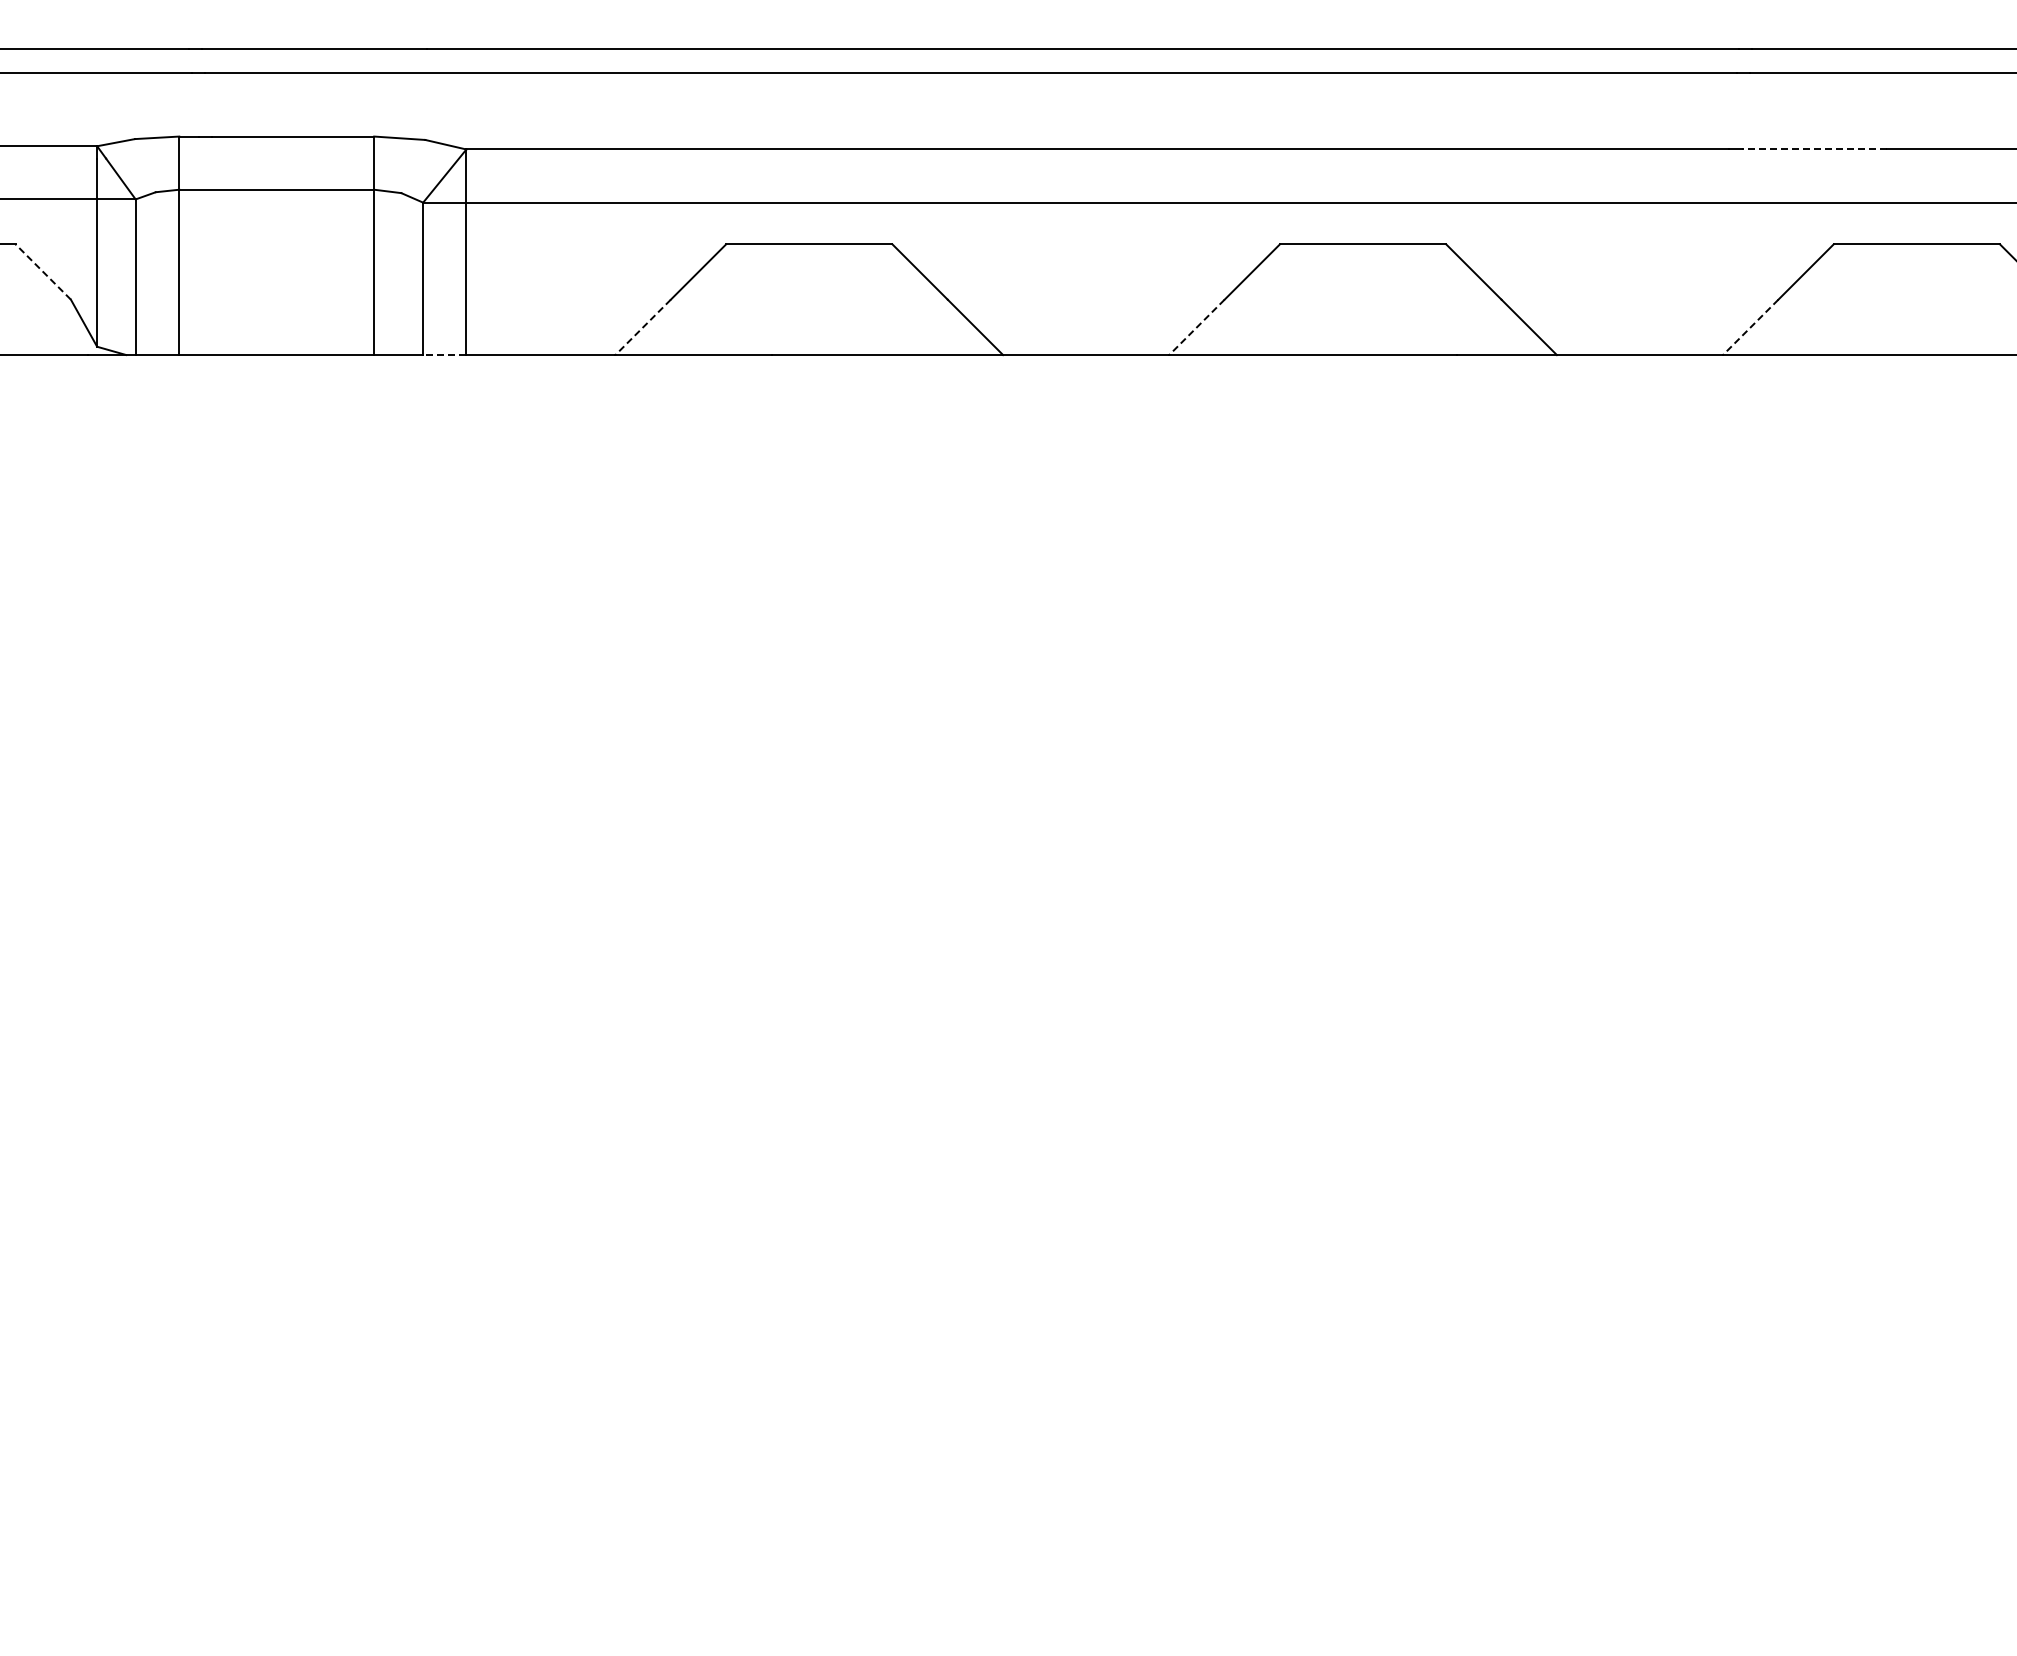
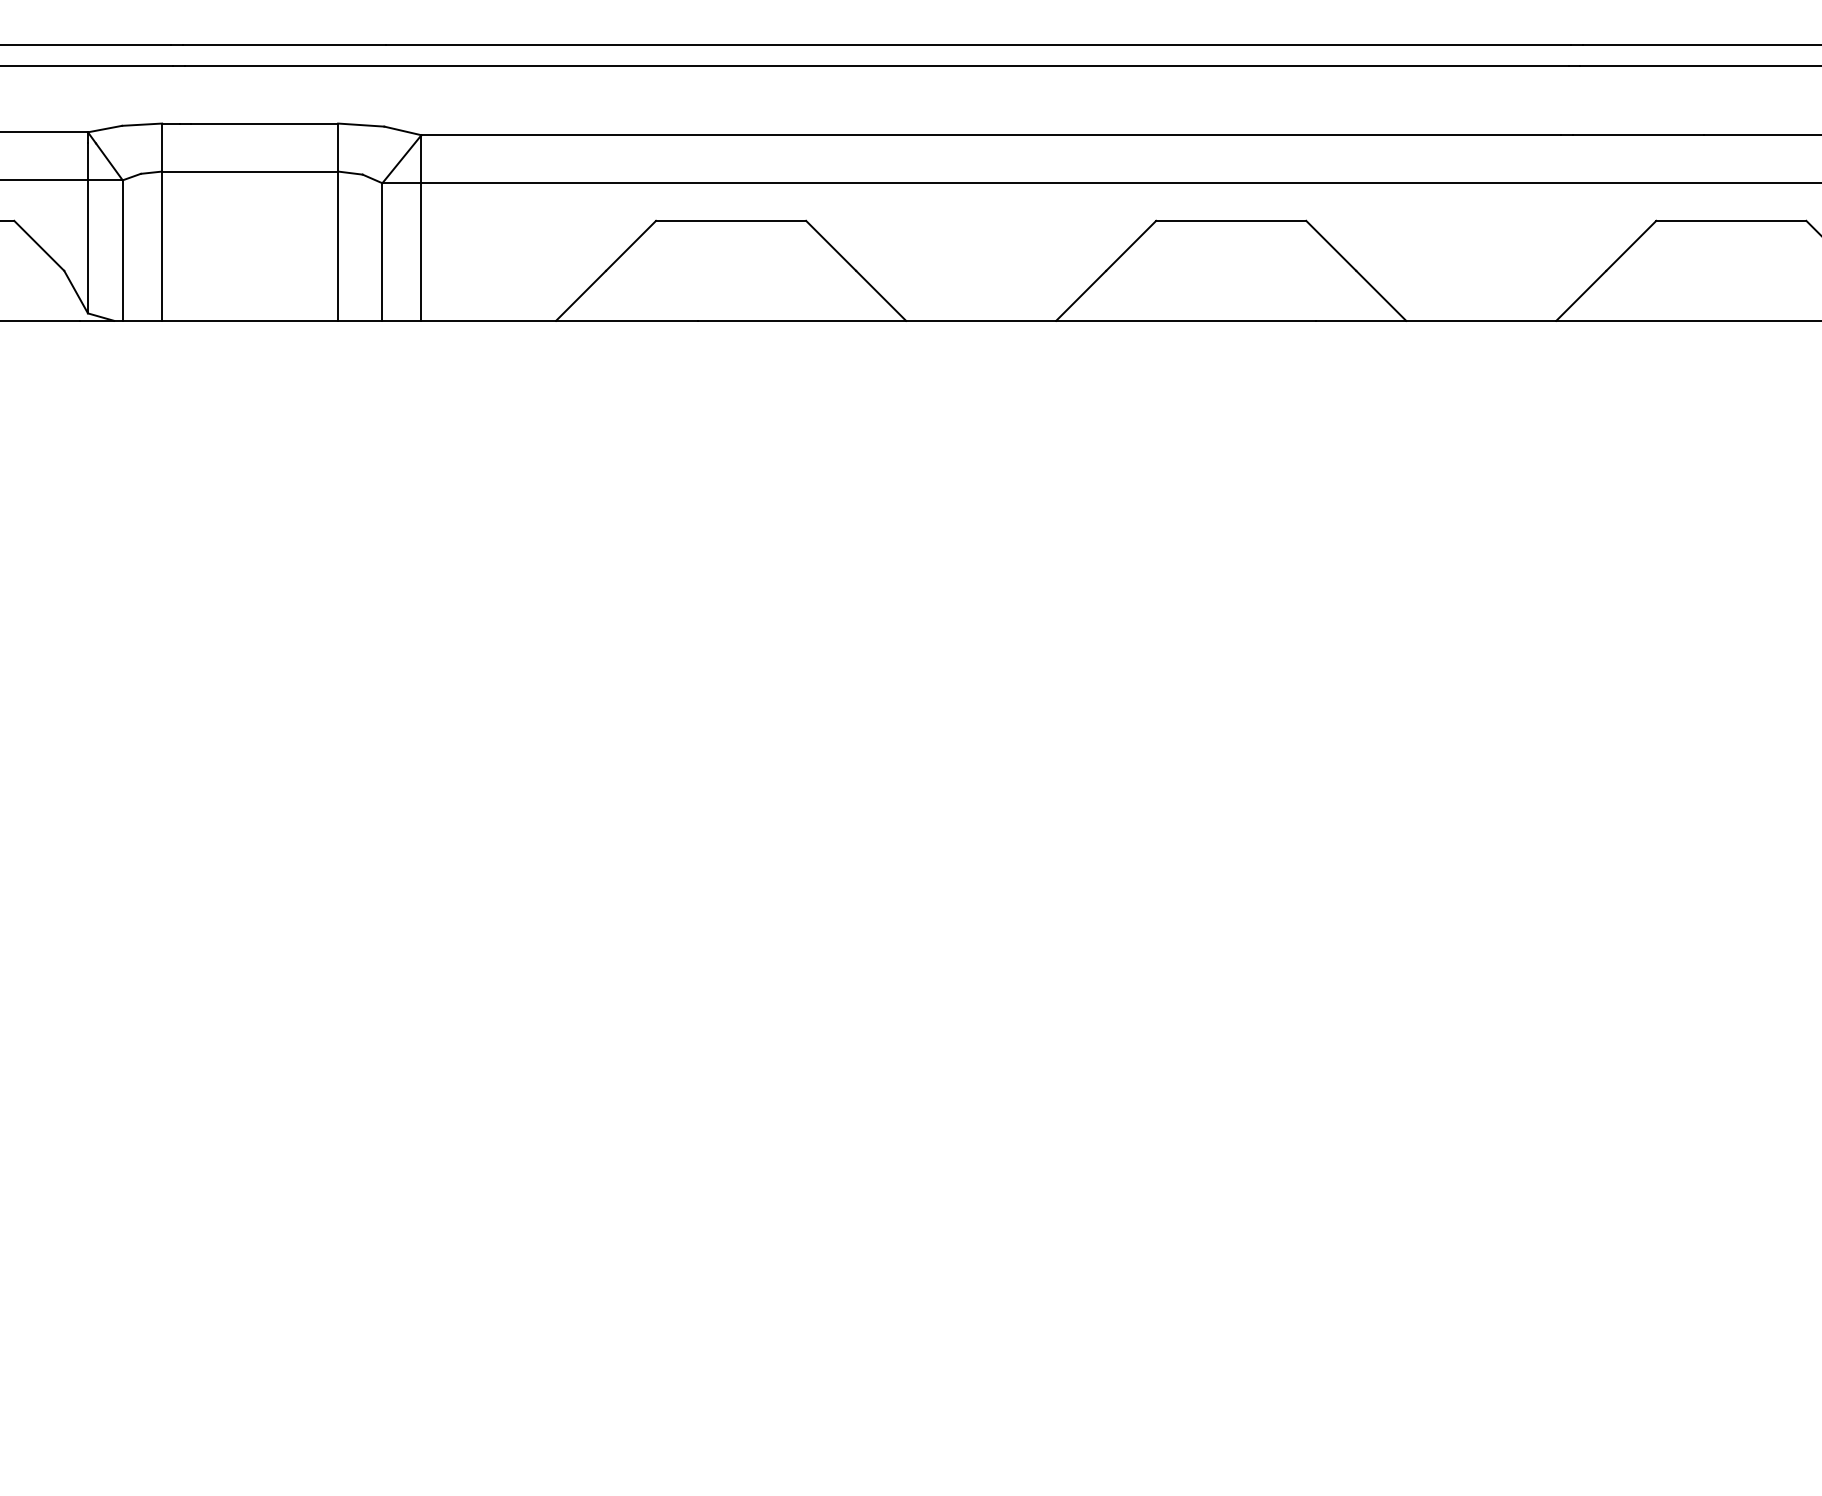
line: (1814, 149) -> (1638, 135), dashed -> solid
line: (42, 271) -> (38, 245), dashed -> solid
line: (642, 327) -> (580, 295), dashed -> solid
line: (1196, 327) -> (1080, 295), dashed -> solid
line: (1750, 327) -> (1581, 295), dashed -> solid
line: (444, 355) -> (401, 321), dashed -> solid

